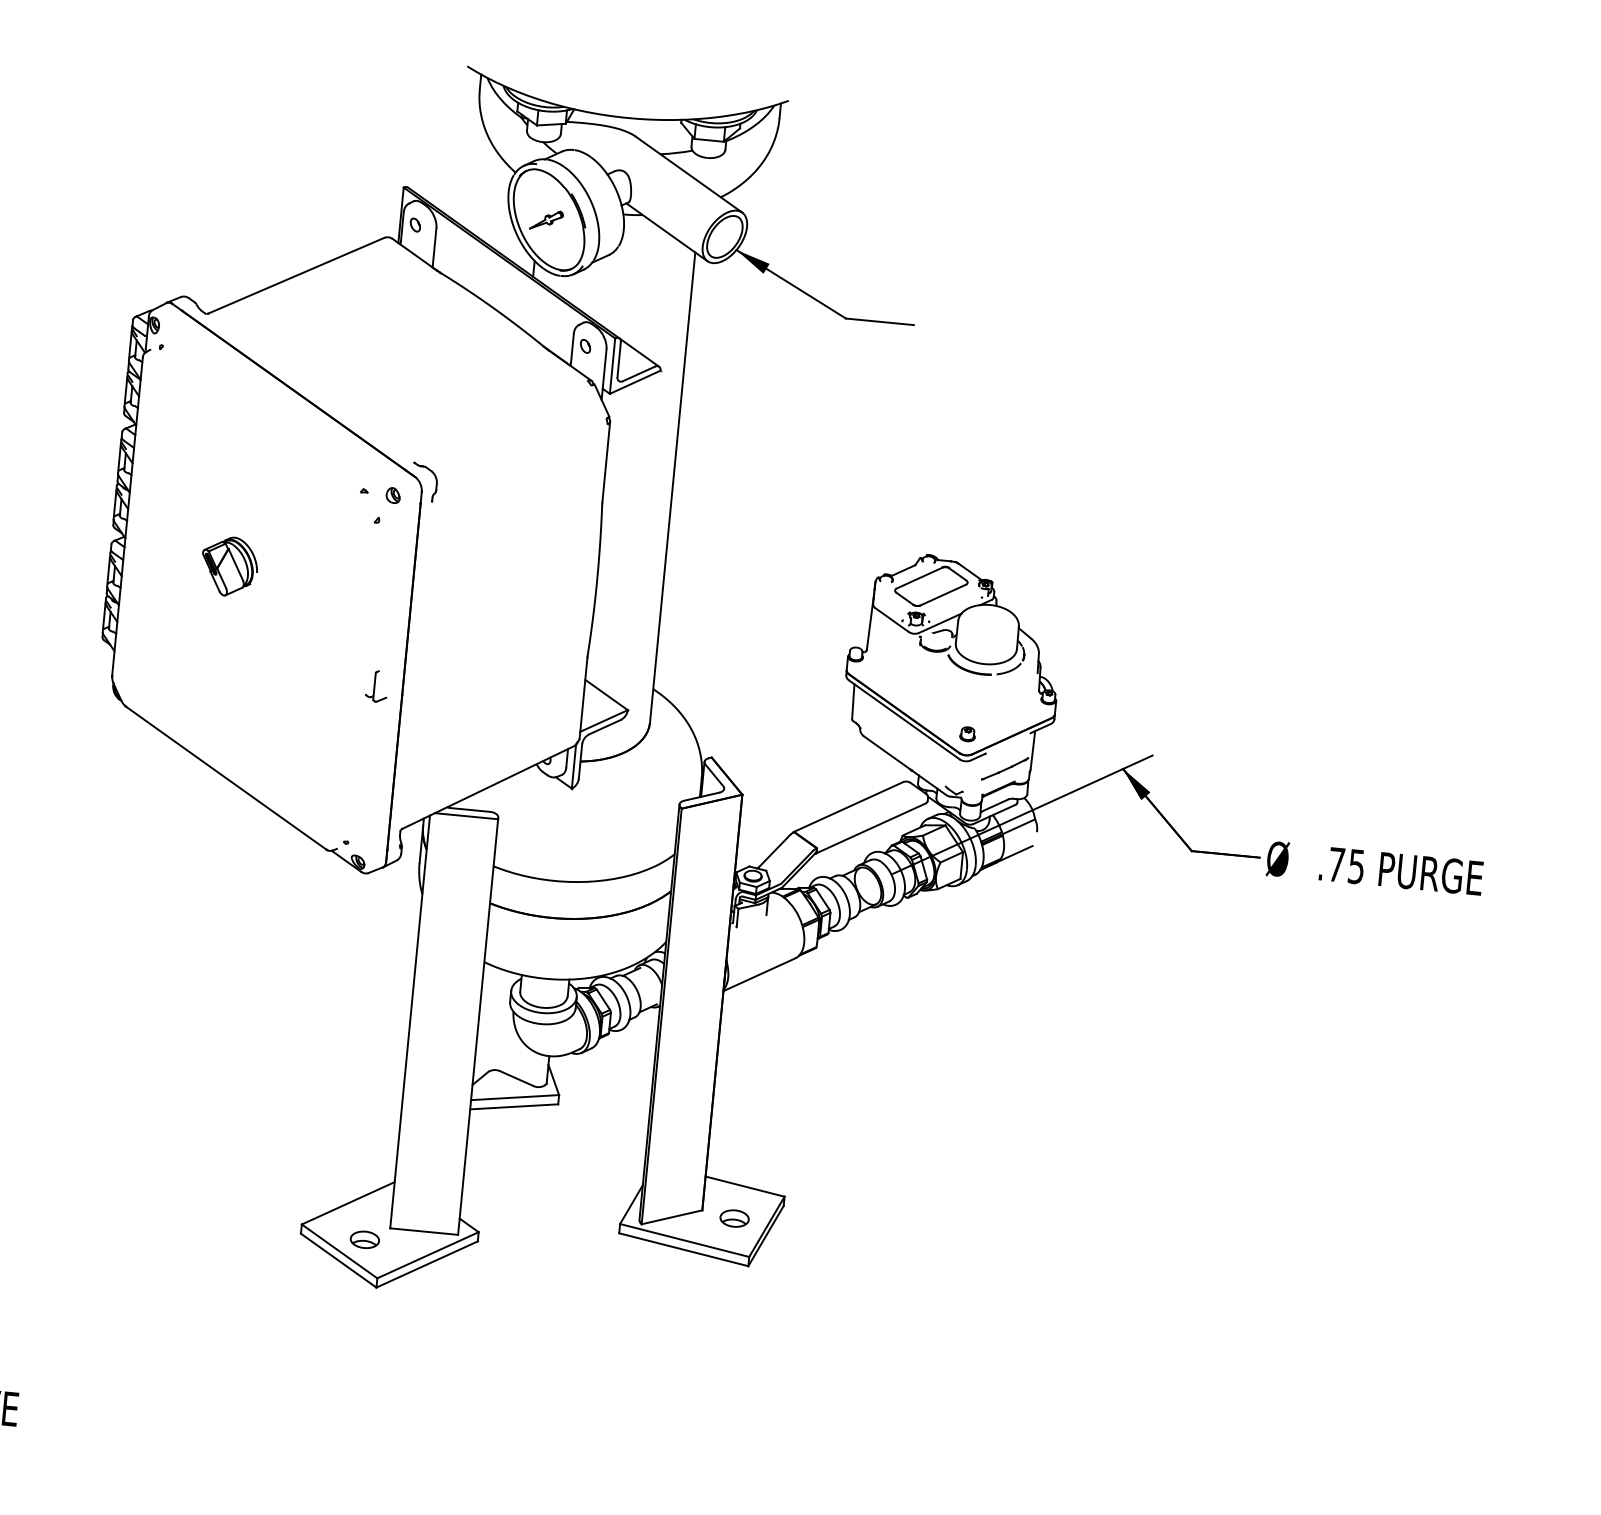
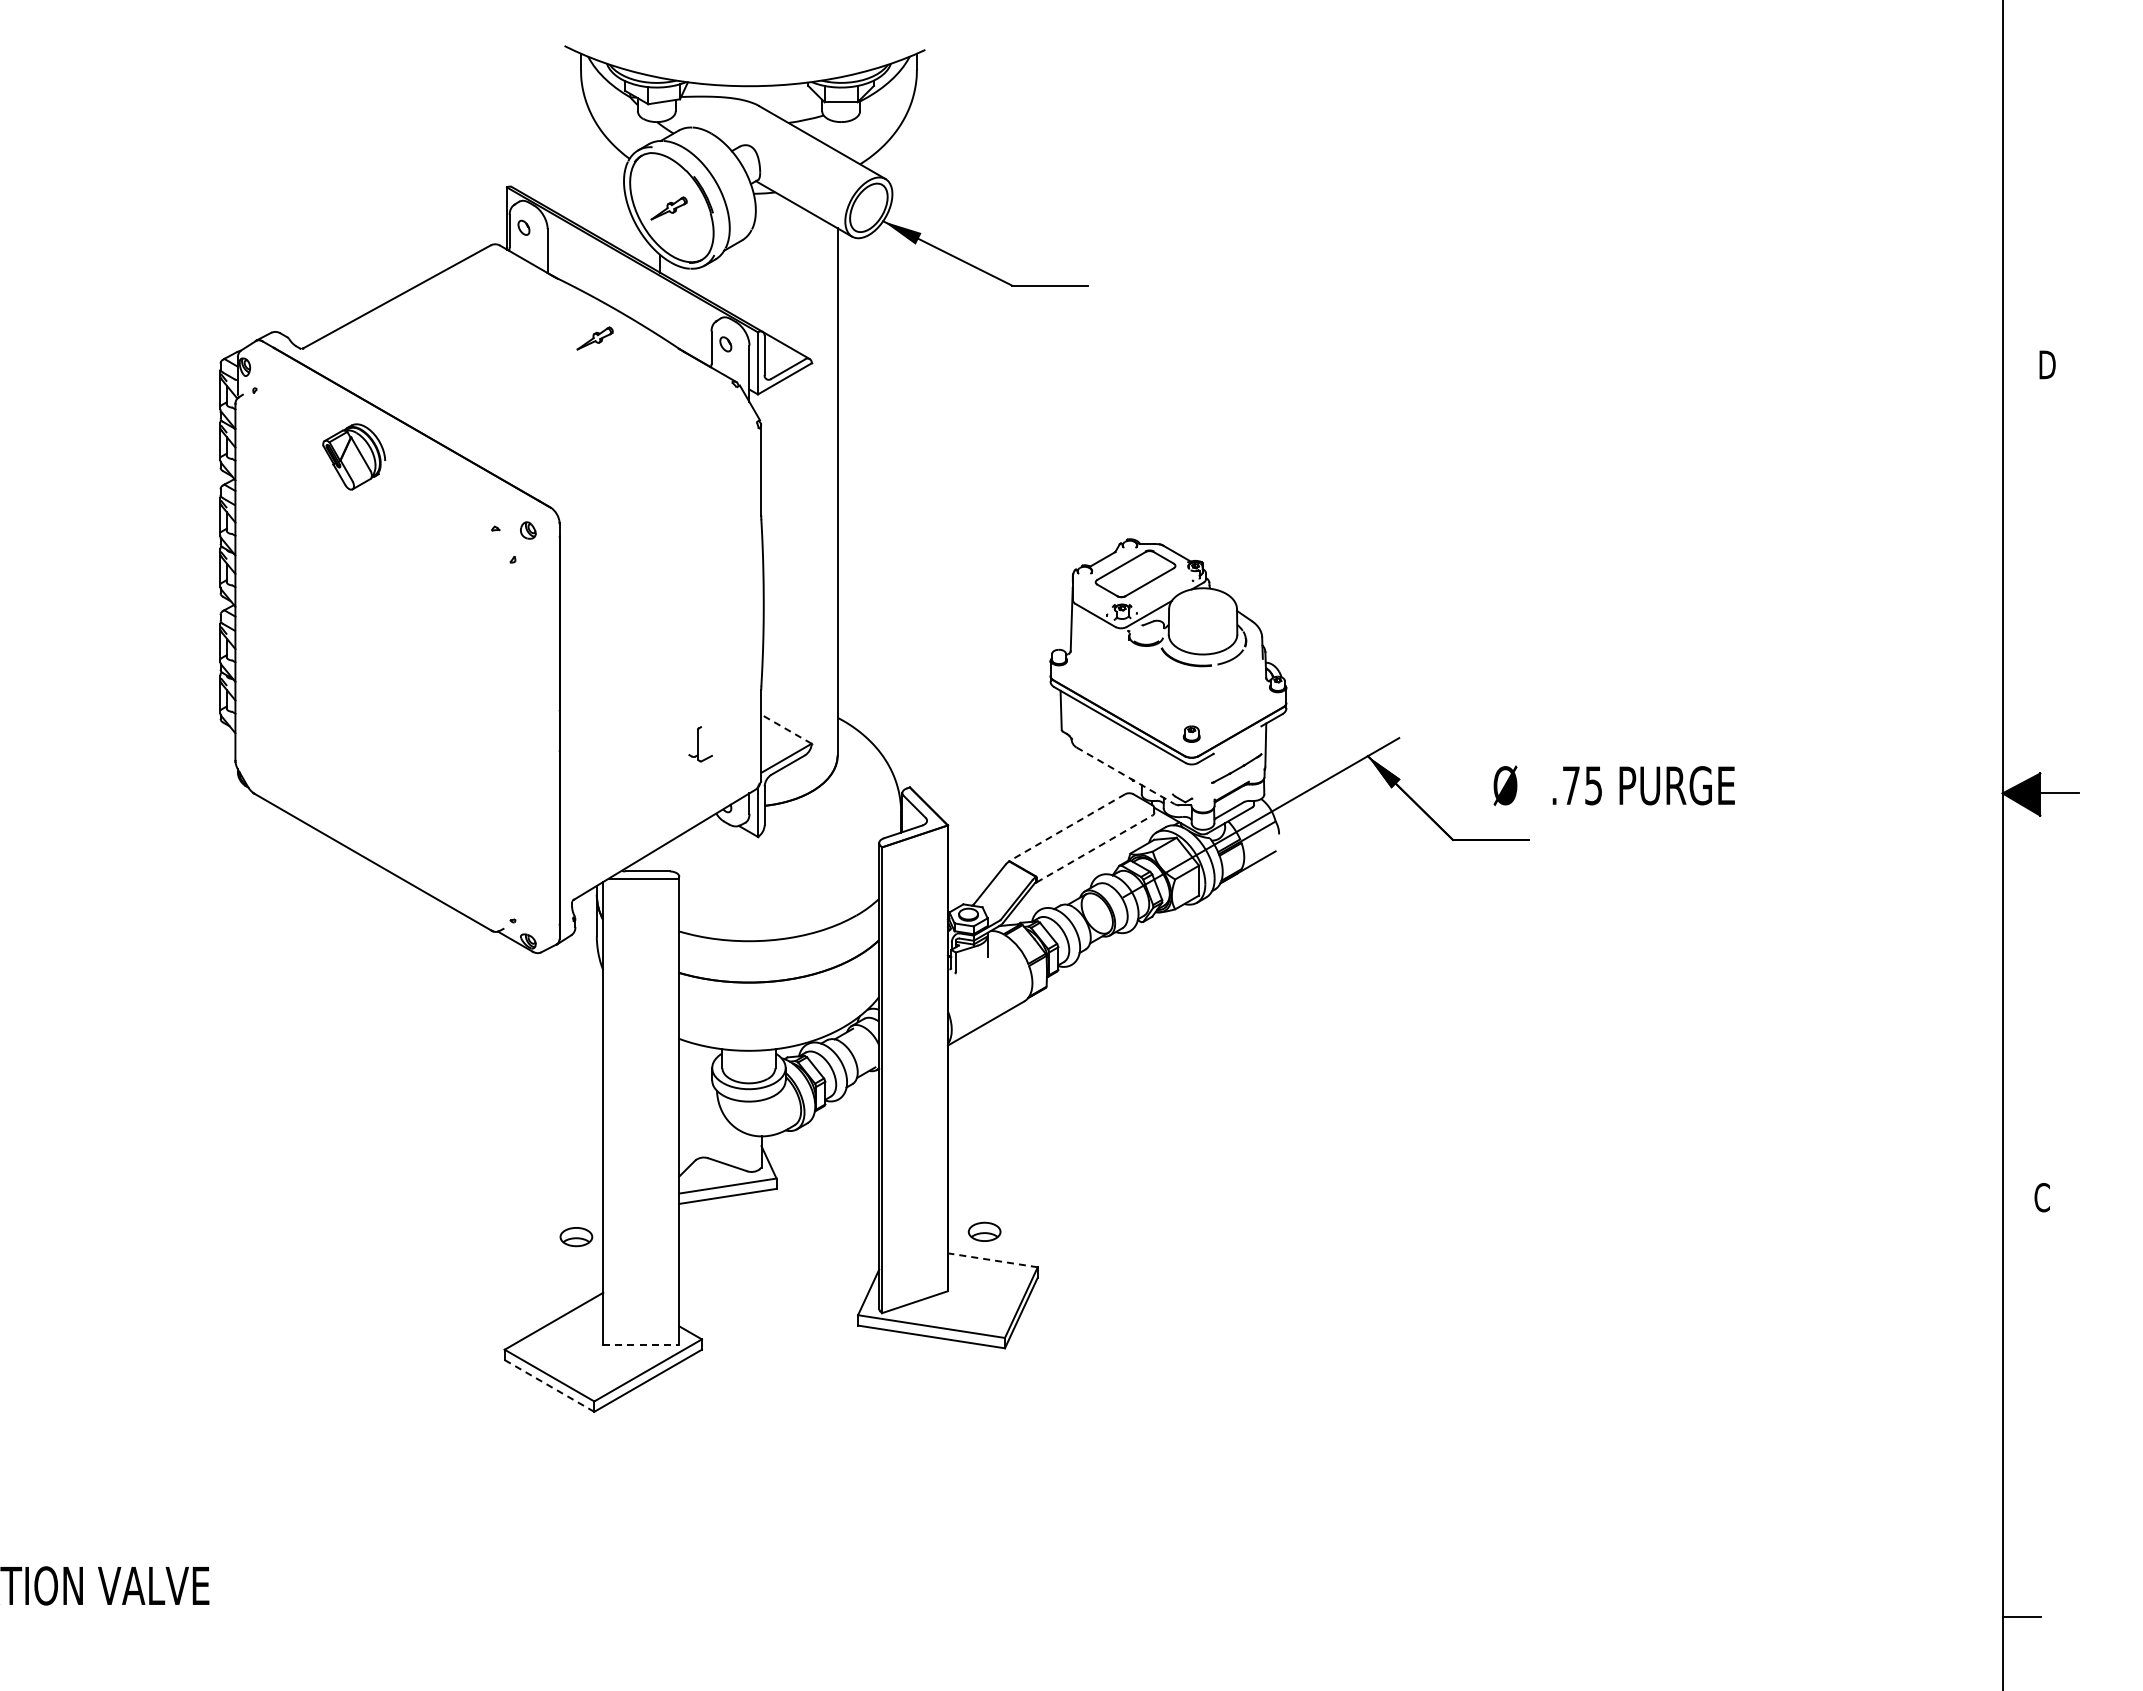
part: (468, 329) -> (594, 338), added
part: (434, 476) -> (571, 504), removed
part: (229, 566) -> (354, 456), moved
part: (376, 686) -> (700, 744), moved
line: (606, 694) -> (786, 728), solid -> dashed
line: (905, 765) -> (1125, 775), solid -> dashed
line: (848, 806) -> (1067, 827), solid -> dashed
line: (871, 828) -> (1094, 849), solid -> dashed
text: (1374, 868) -> (1613, 785), moved
line: (744, 1186) -> (992, 1260), solid -> dashed
part: (734, 1218) -> (984, 1231), moved
line: (424, 1231) -> (641, 1344), solid -> dashed
part: (364, 1240) -> (576, 1237), moved
line: (338, 1260) -> (549, 1385), solid -> dashed

